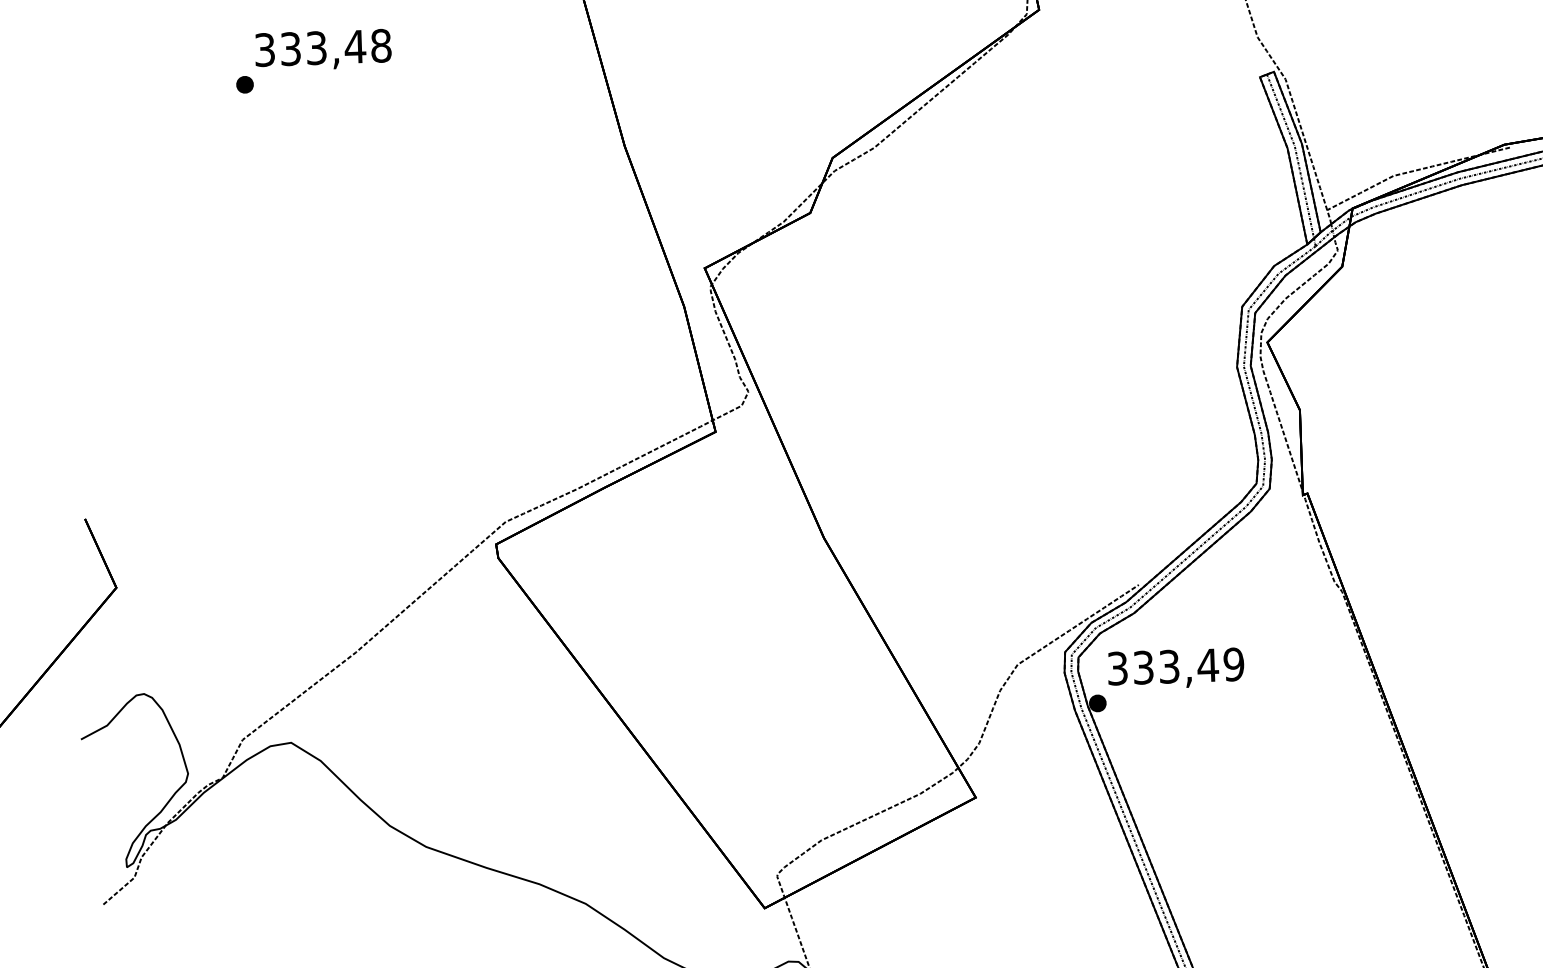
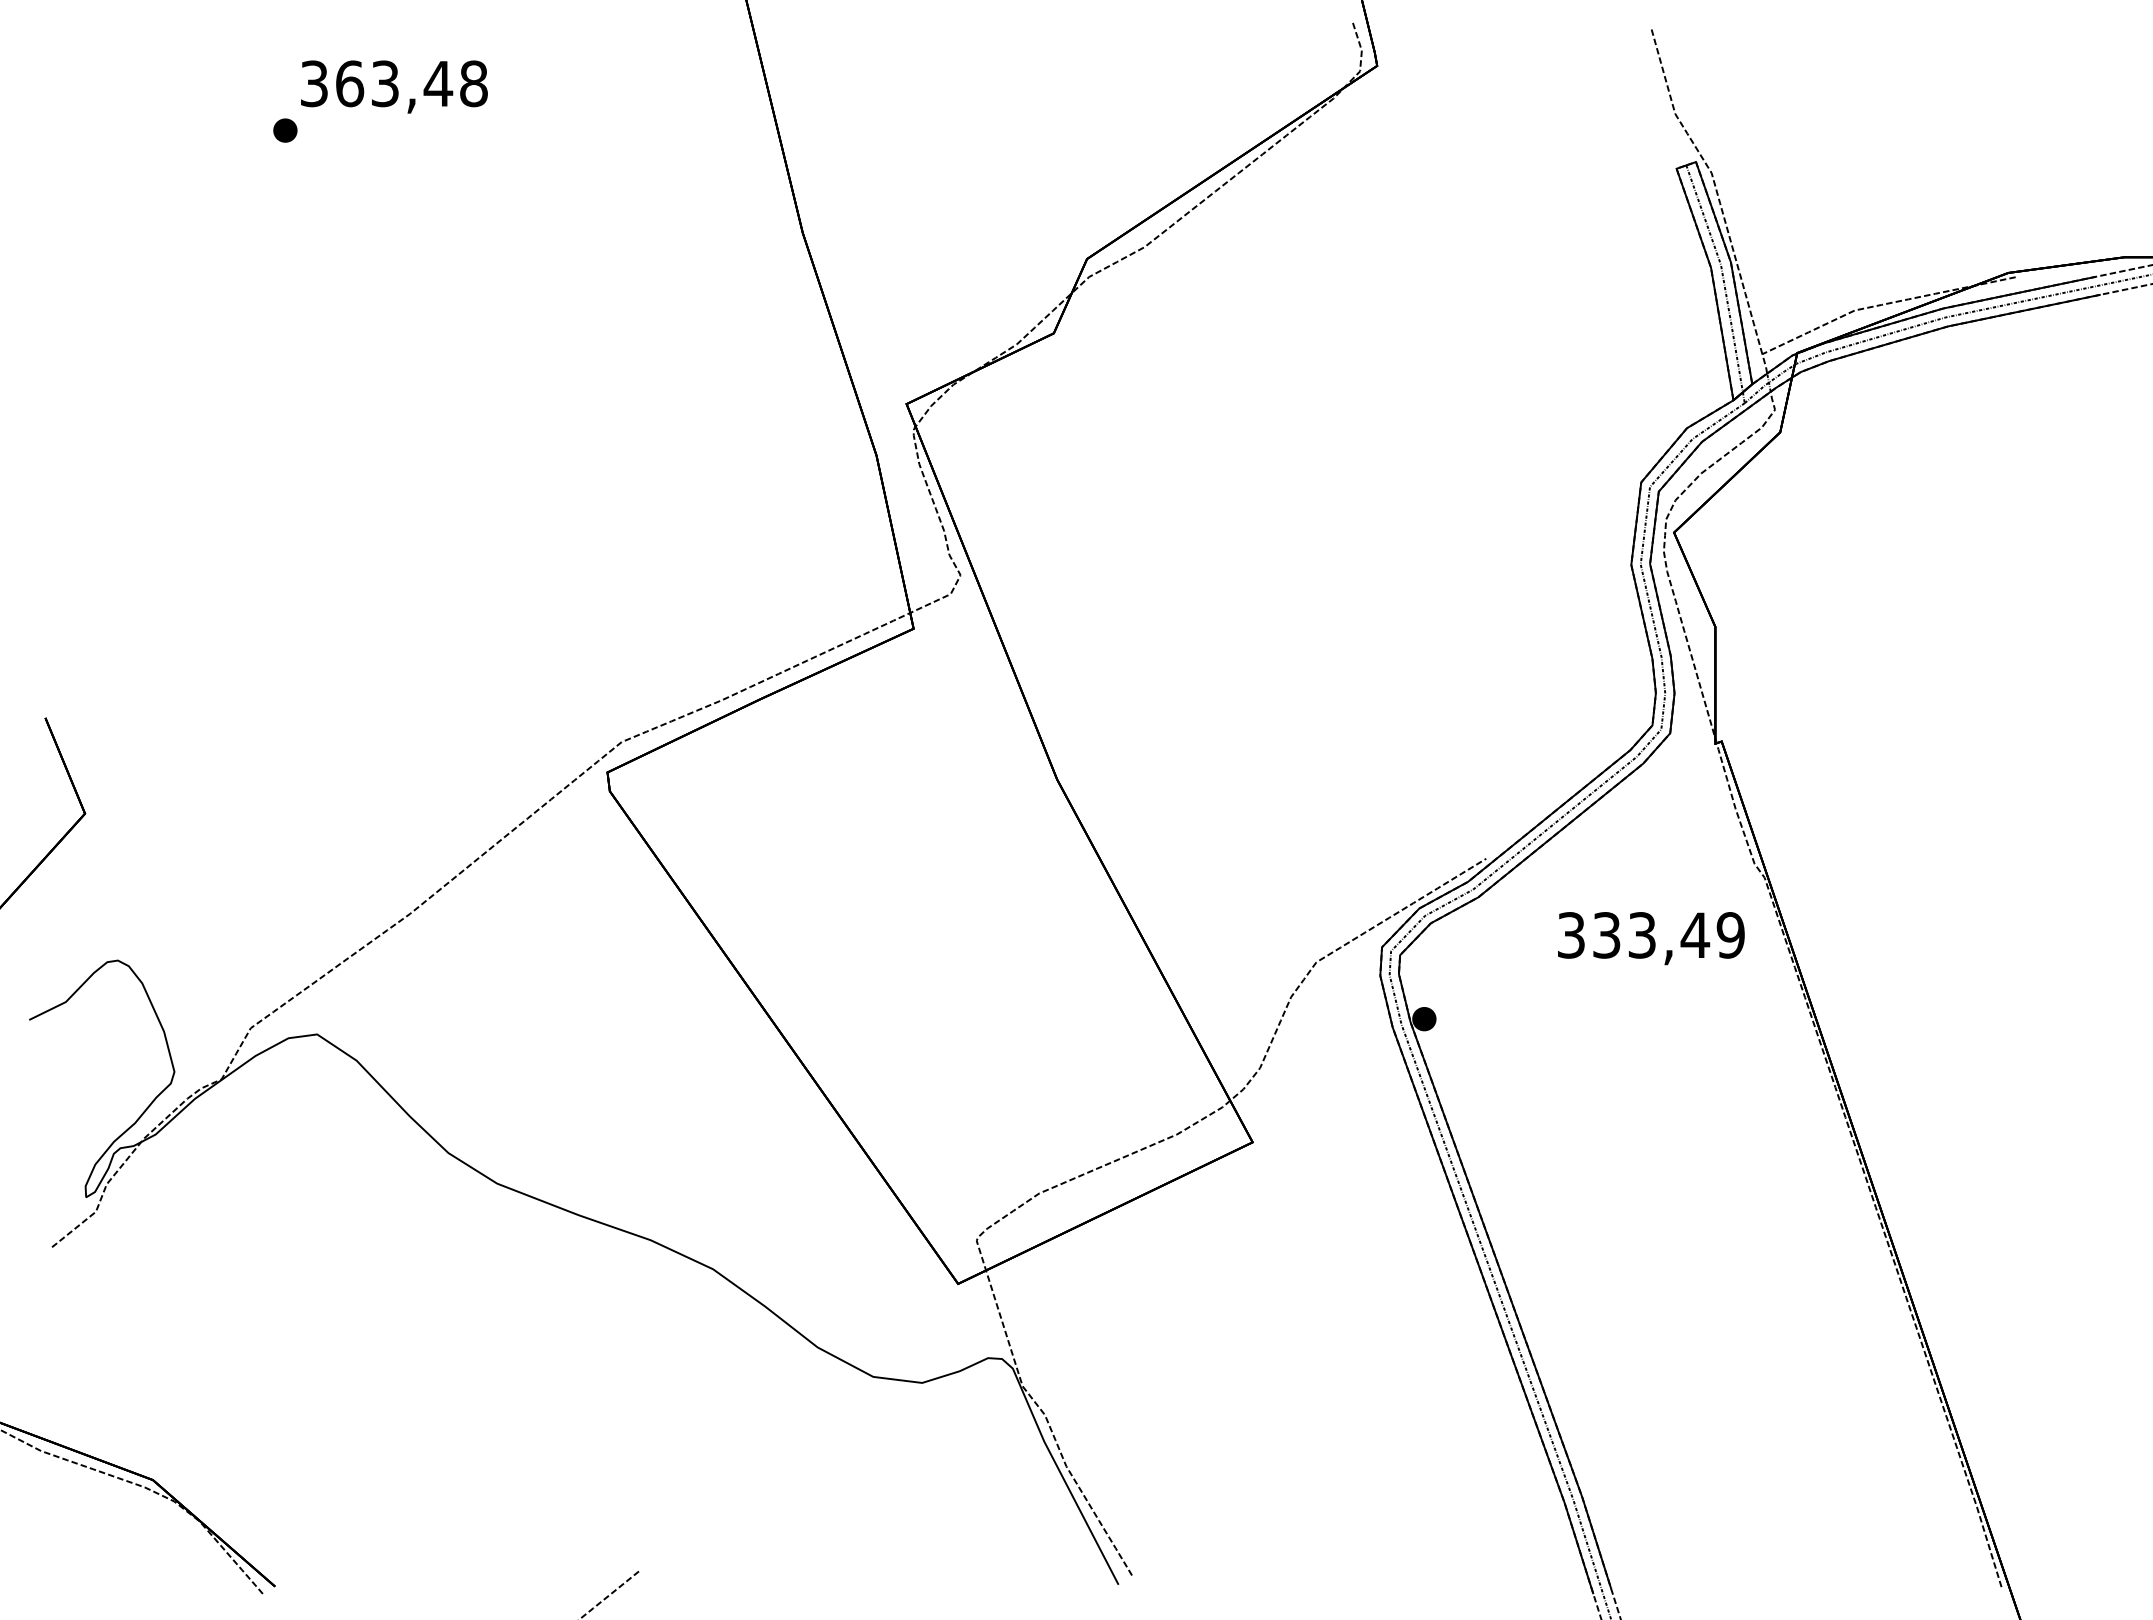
text: (291, 48) -> (350, 83), 333,48 -> 363,48
text: (1176, 668) -> (1651, 938), moved

